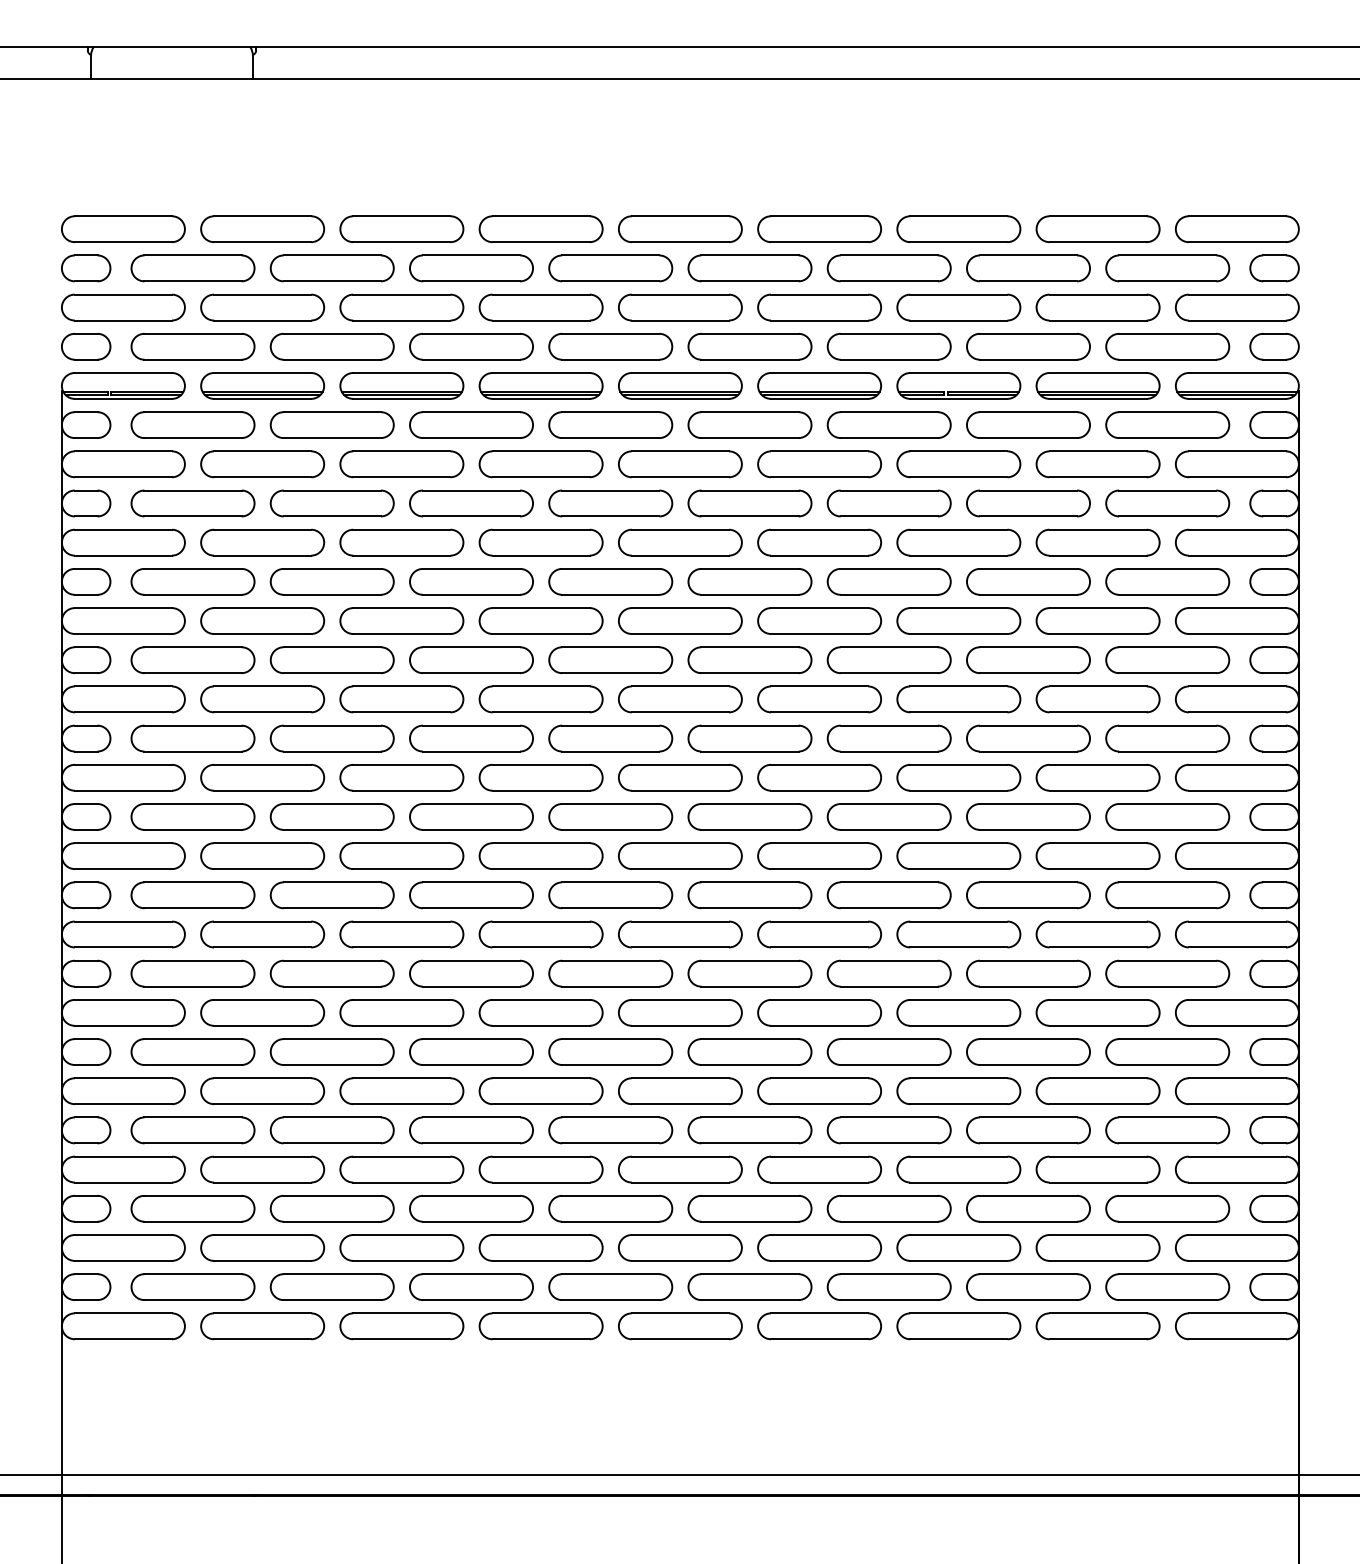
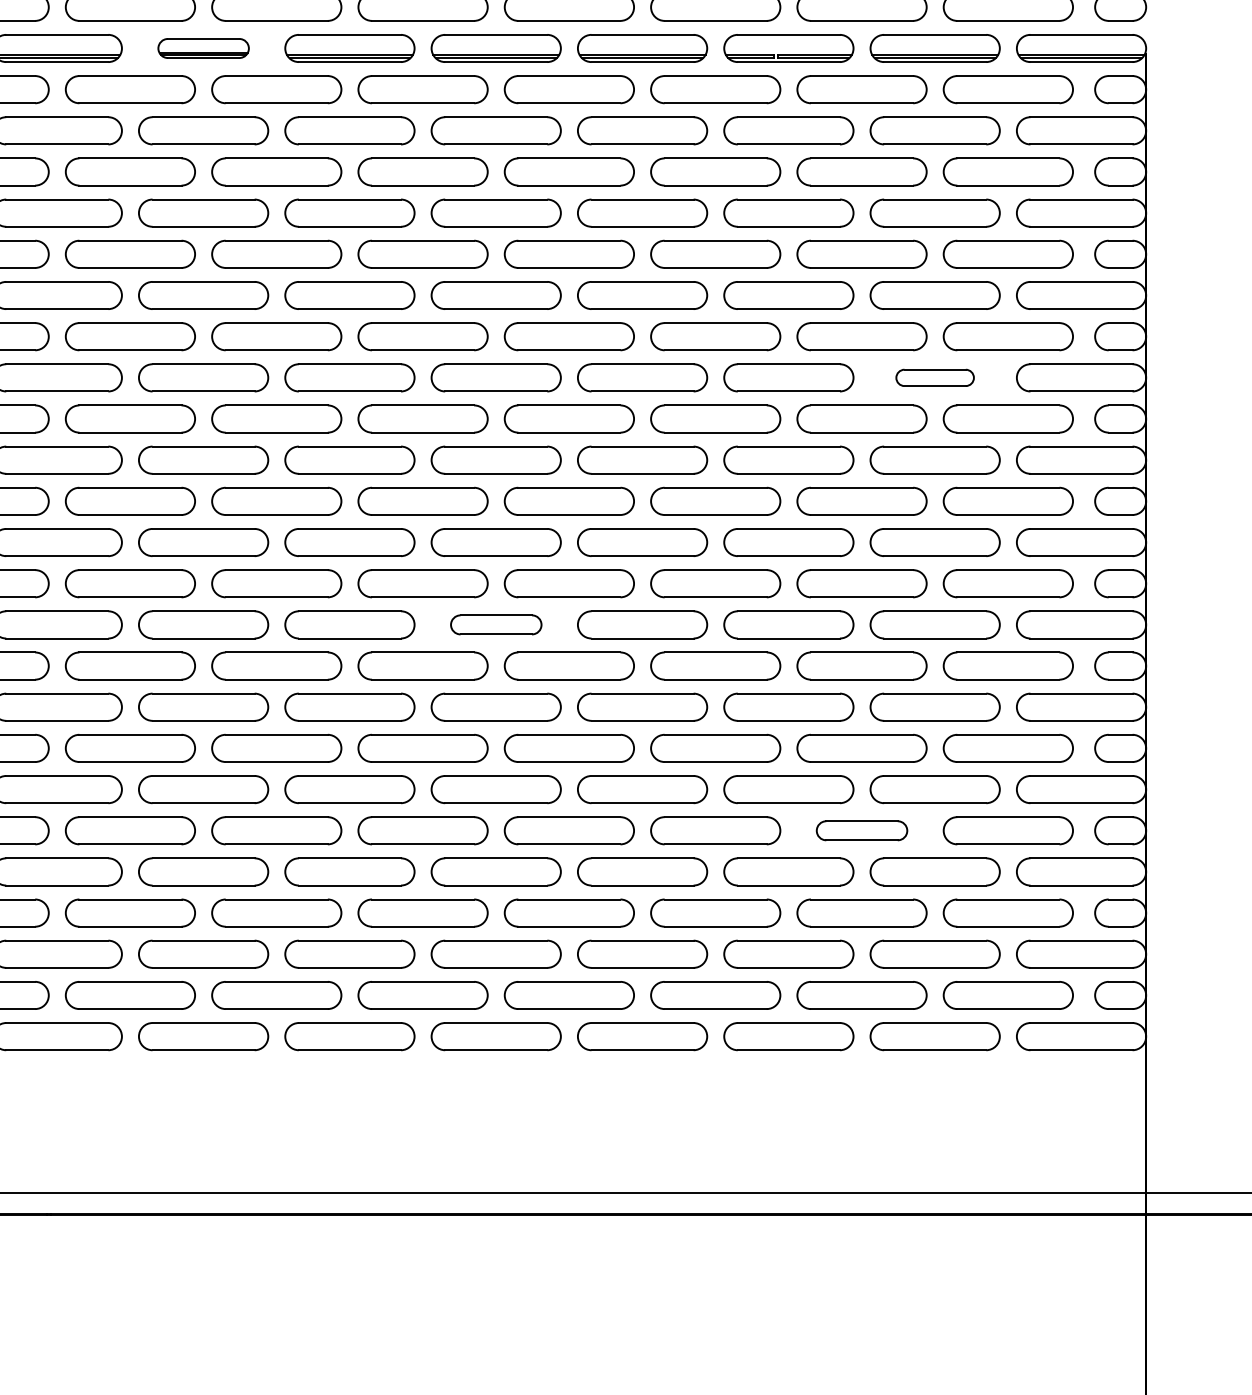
part: (401, 385) -> (203, 48), size x0.7
part: (1097, 699) -> (934, 377), size x0.6
part: (680, 934) -> (496, 624), size x0.7
part: (1028, 1130) -> (862, 830), size x0.7

